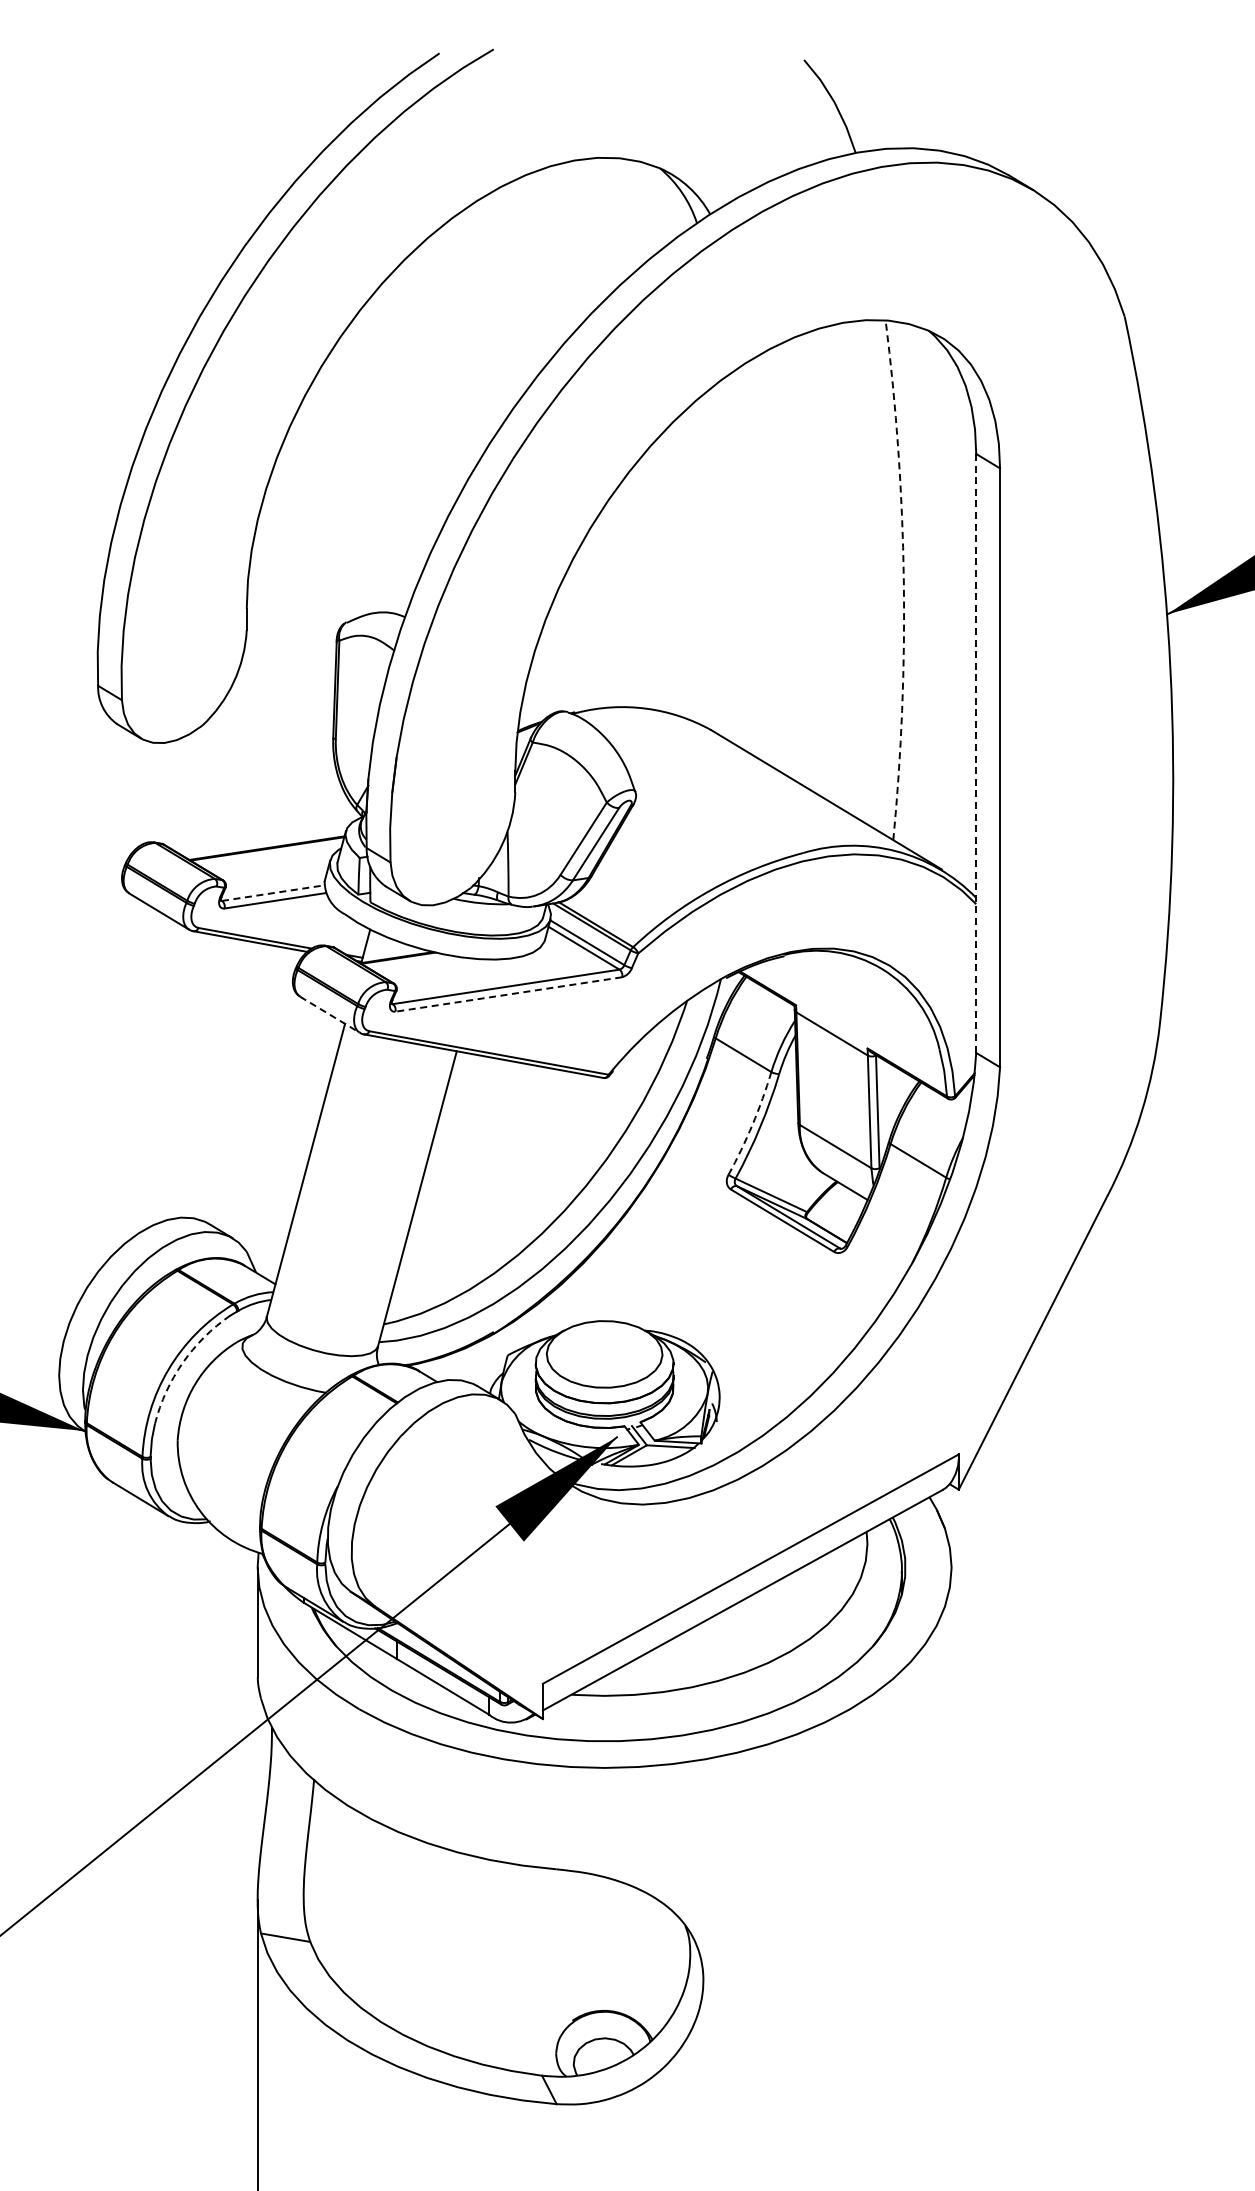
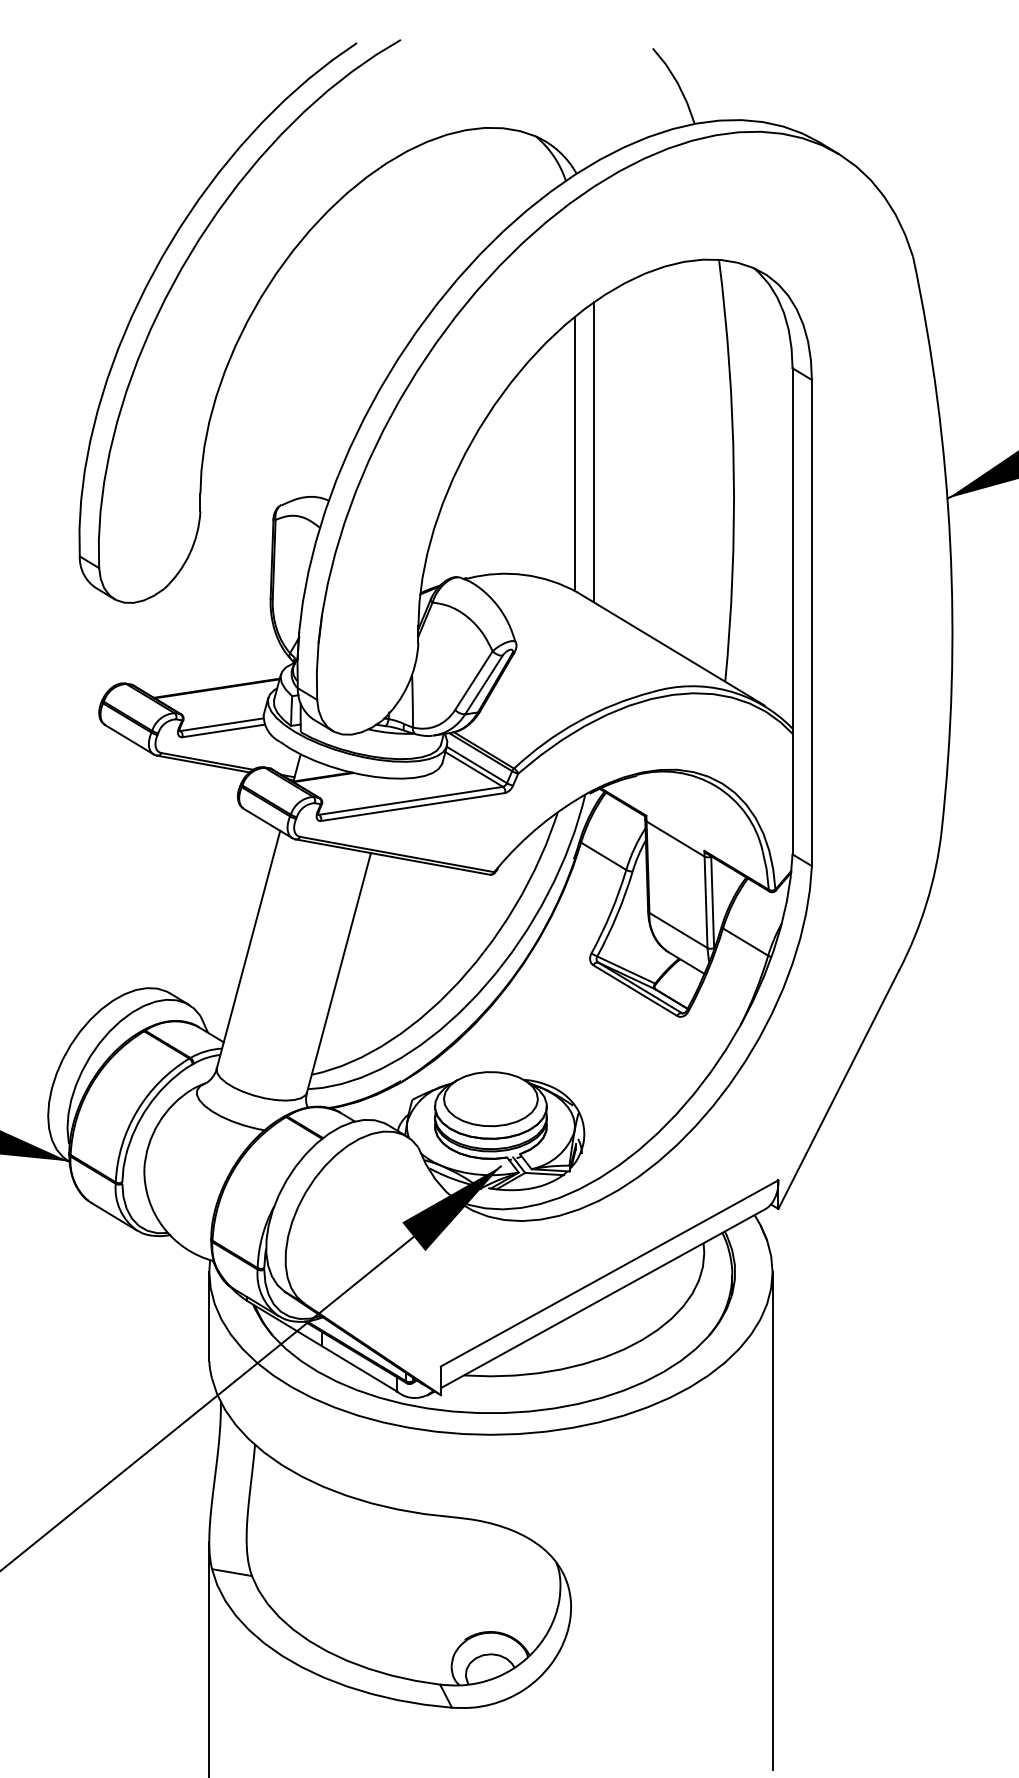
line: (731, 557) -> (593, 452), added
line: (707, 559) -> (574, 453), added
arc: (903, 580) -> (733, 470), dashed -> solid
line: (976, 753) -> (792, 611), dashed -> solid
line: (273, 893) -> (222, 725), dashed -> solid
line: (508, 994) -> (412, 807), dashed -> solid
line: (329, 1014) -> (267, 823), dashed -> solid
arc: (752, 1124) -> (610, 912), dashed -> solid
arc: (182, 1362) -> (148, 1105), dashed -> solid
line: (951, 1873) -> (772, 1520), added

